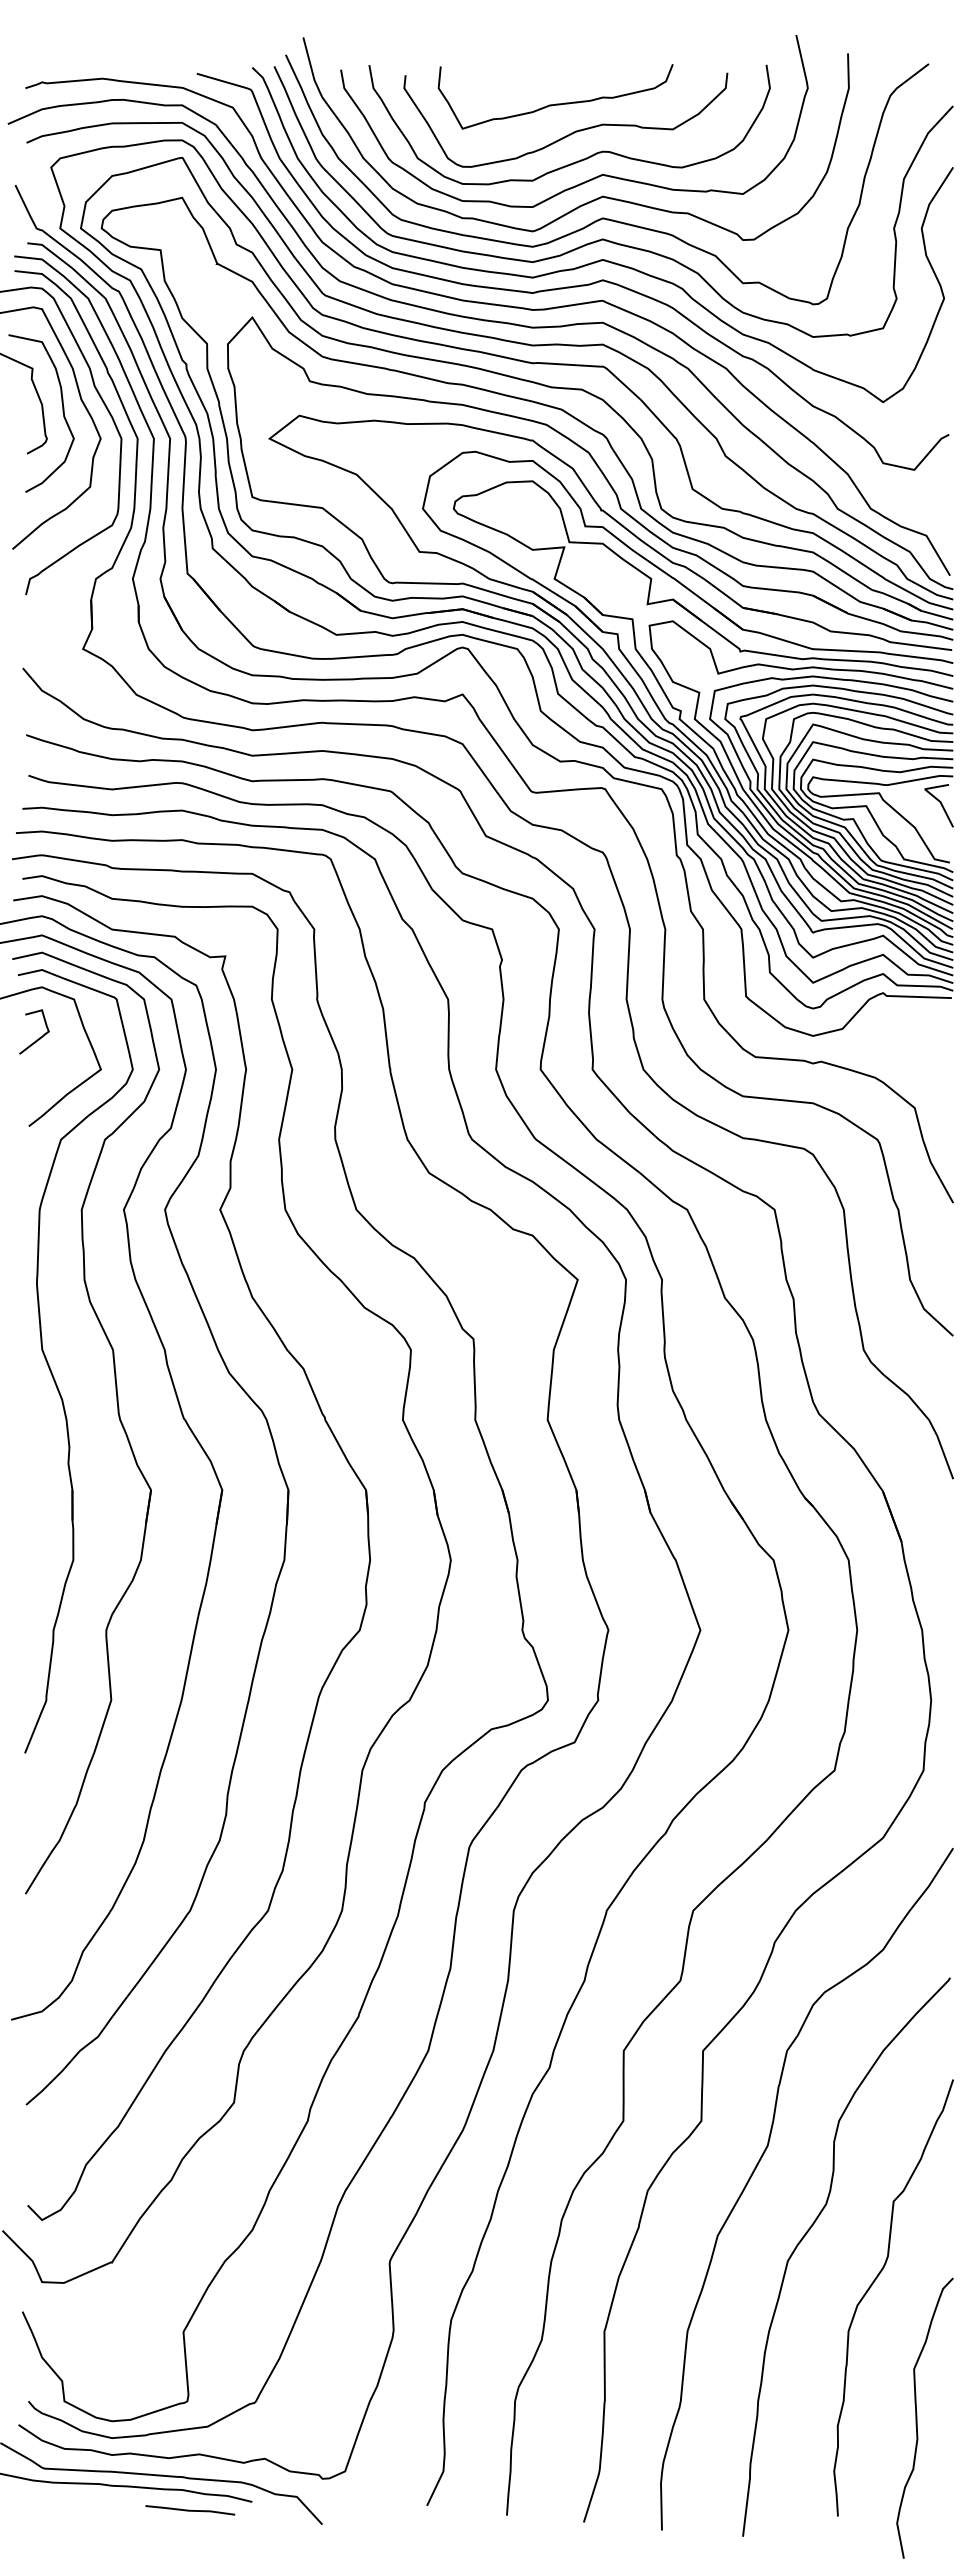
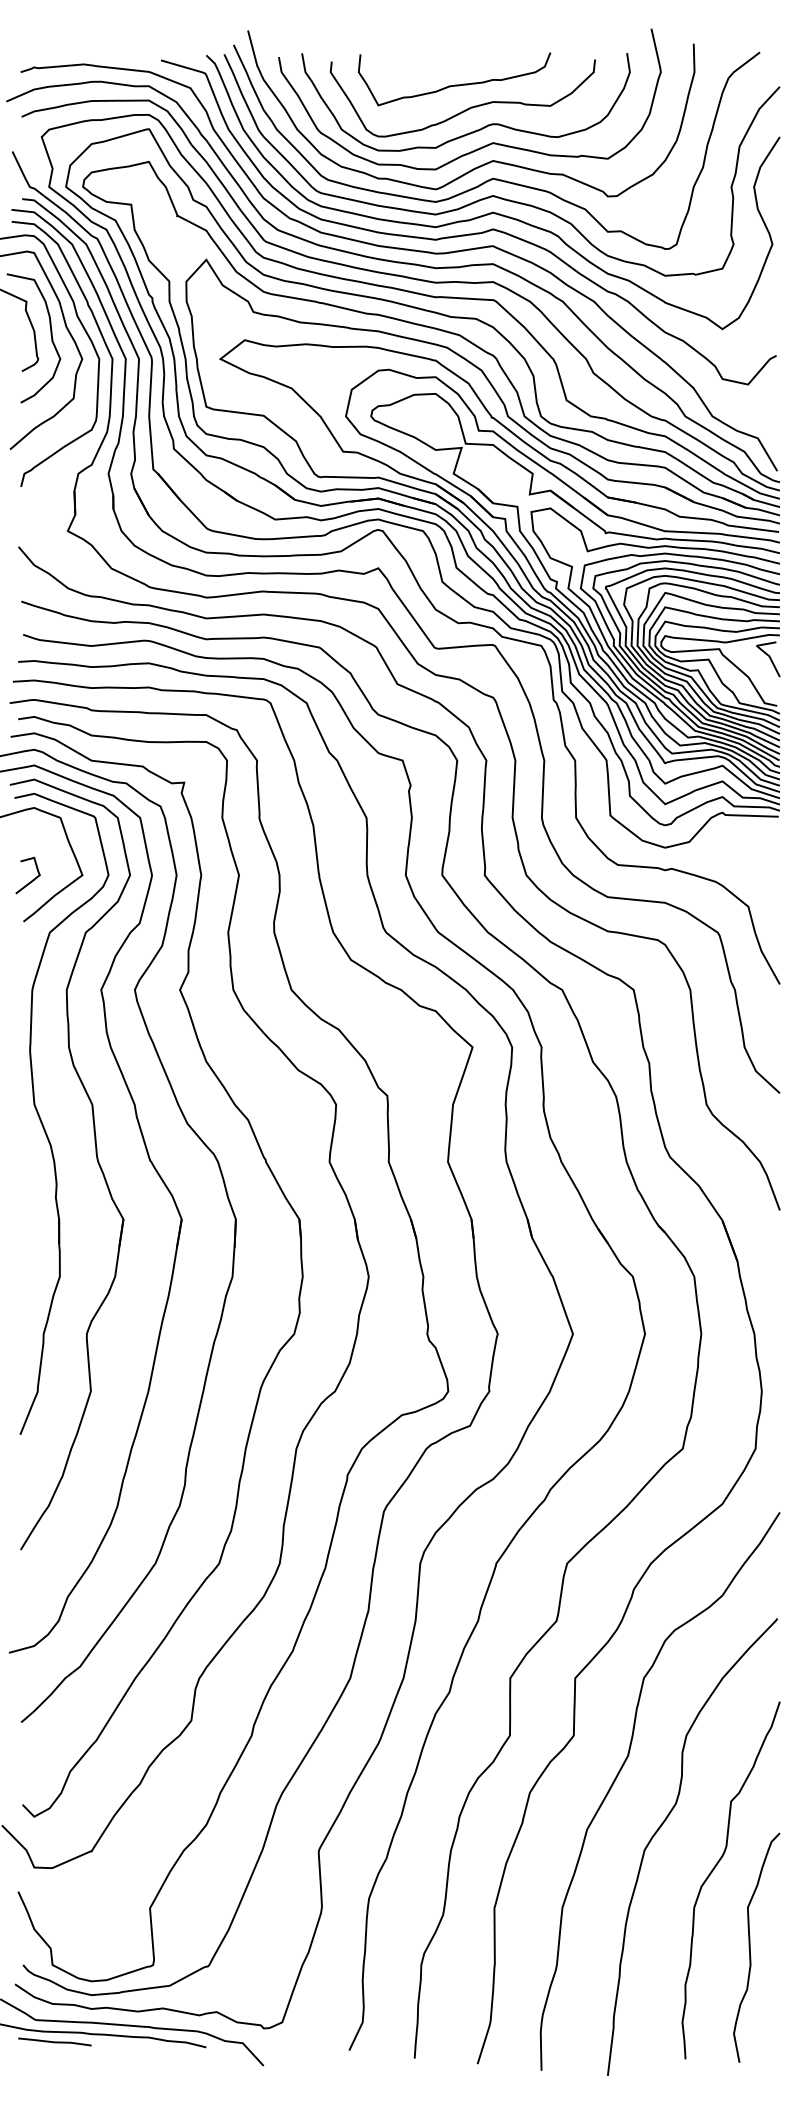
curve: (40, 1036) -> (32, 879), moved
curve: (917, 2417) -> (750, 1947), moved
line: (190, 2510) -> (55, 2042), moved

